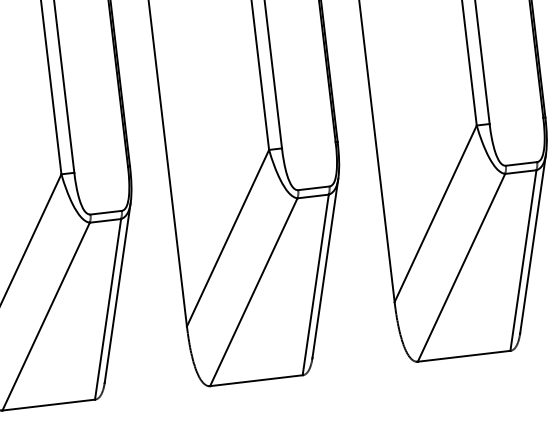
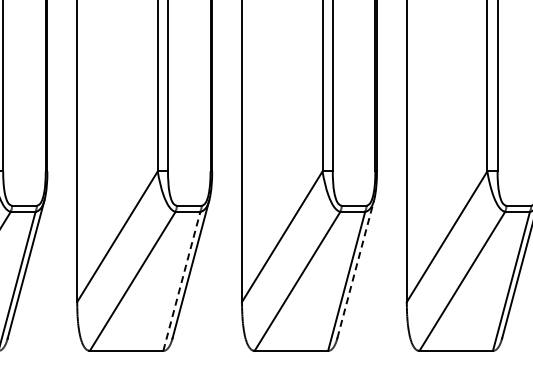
line: (324, 267) -> (355, 268), solid -> dashed
line: (107, 309) -> (181, 281), solid -> dashed

